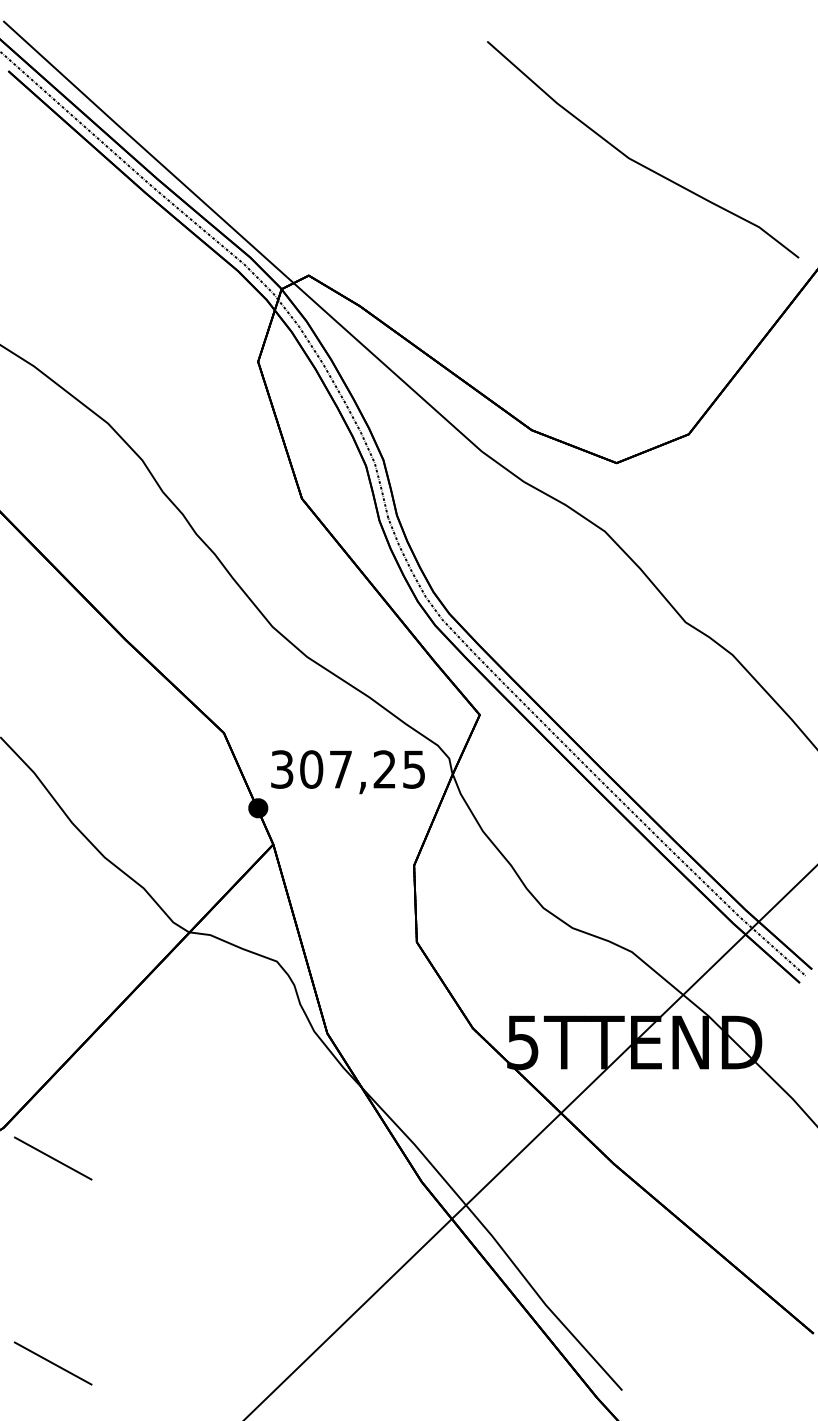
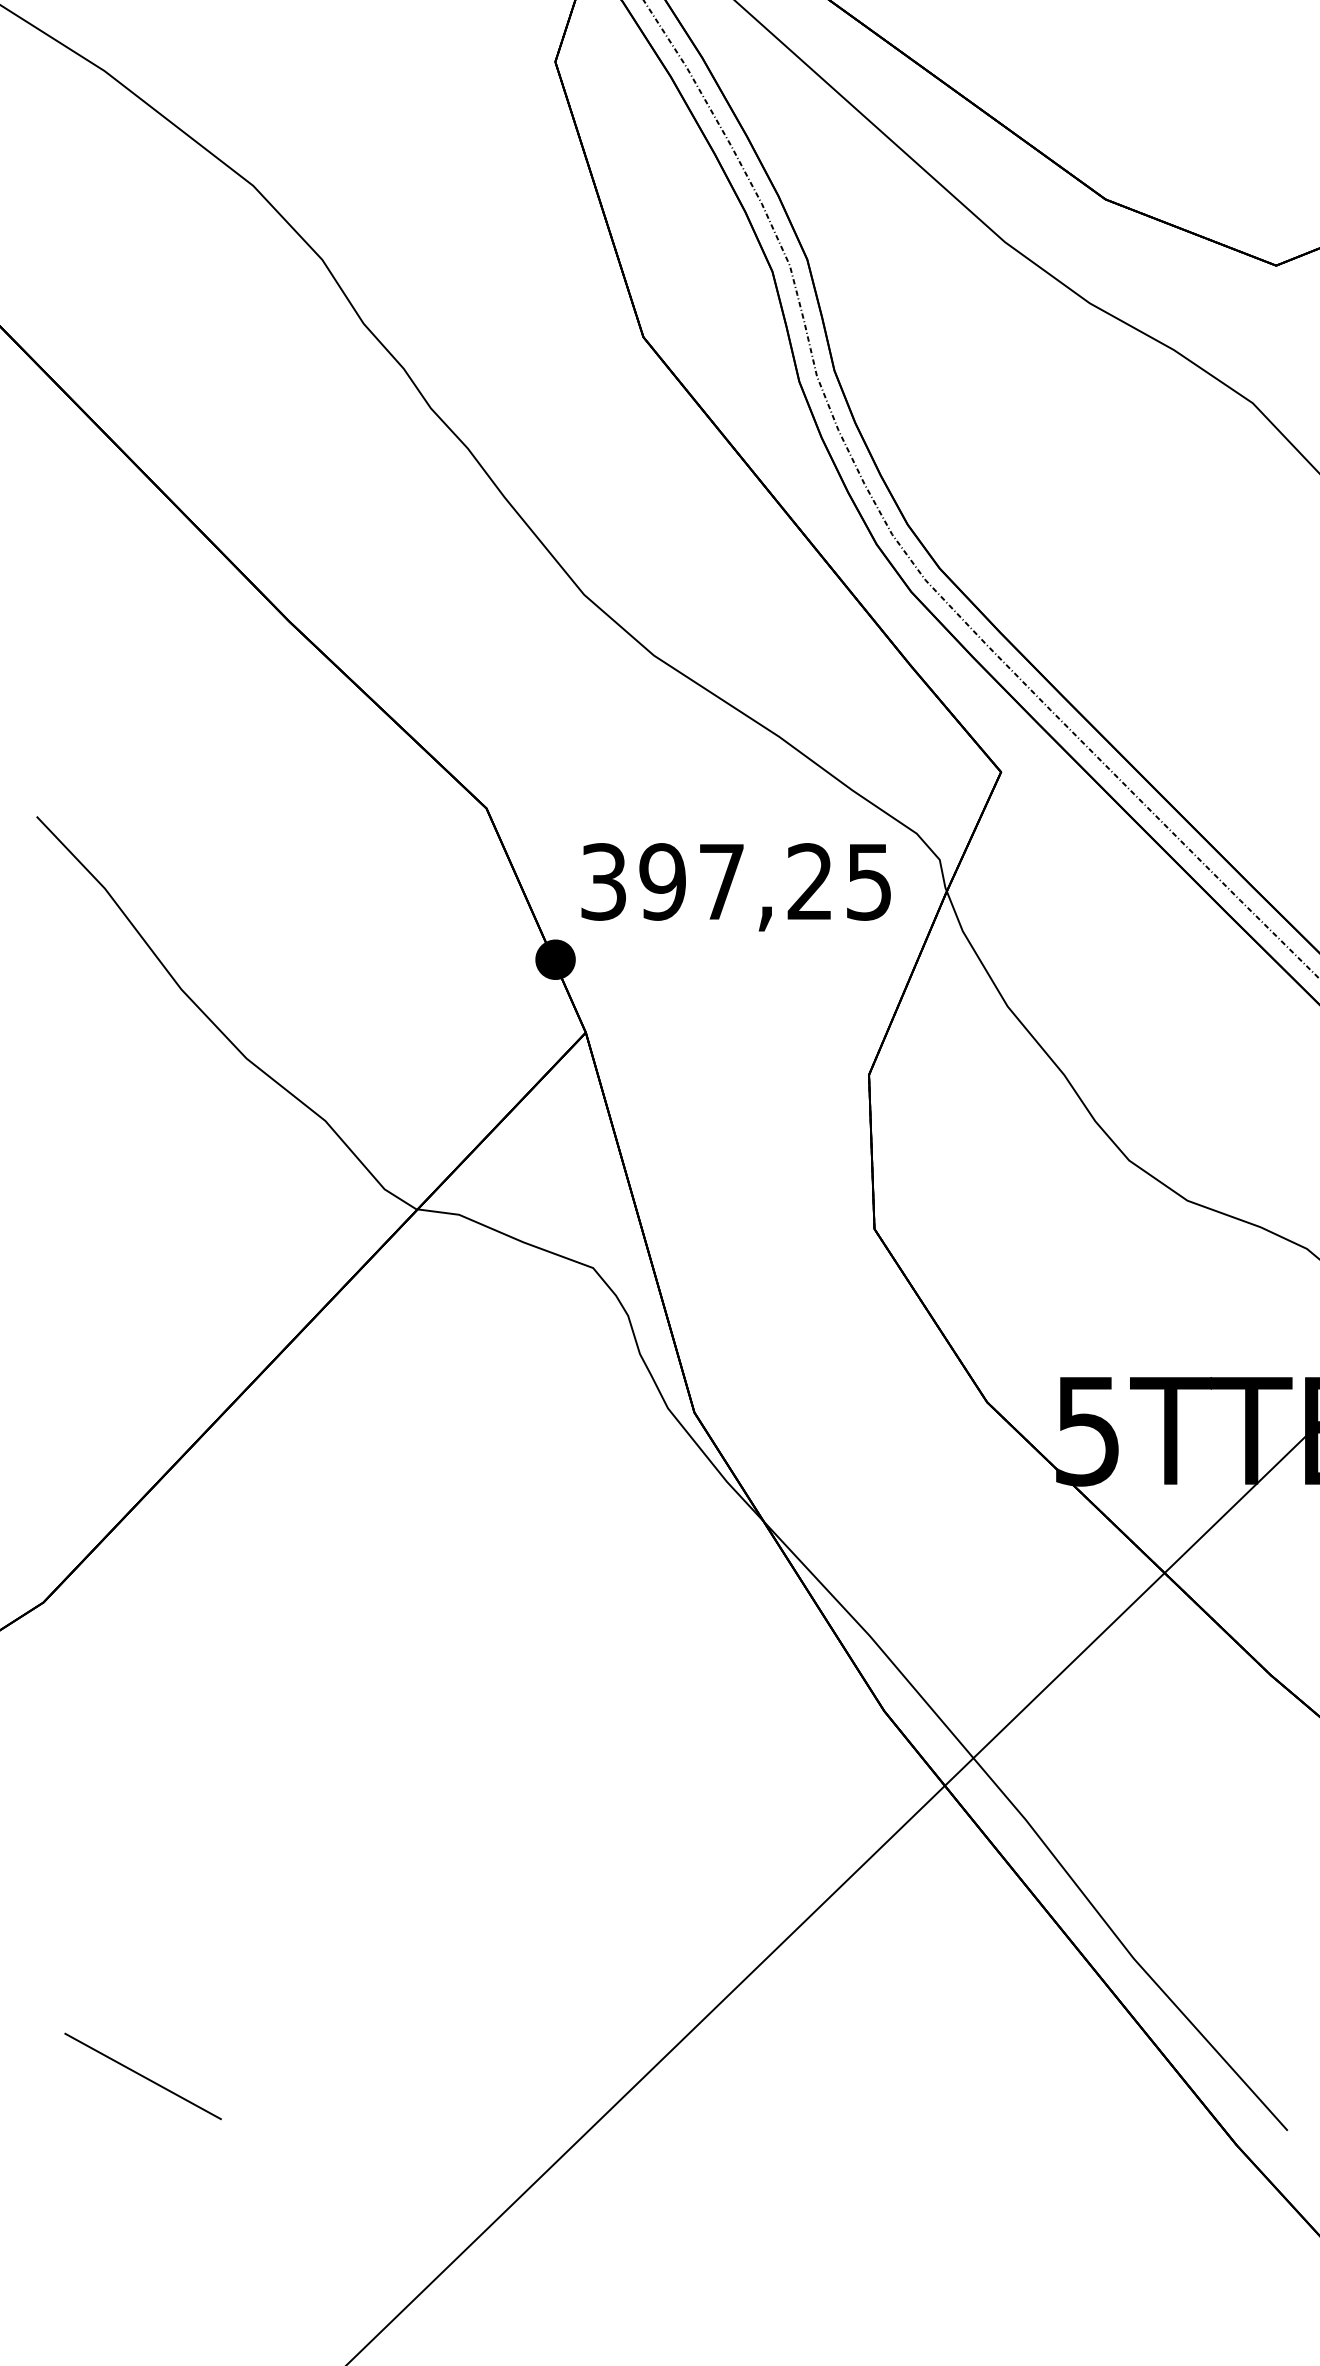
text: (311, 769) -> (662, 881), 307,25 -> 397,25
line: (52, 1158) -> (141, 1664), removed

